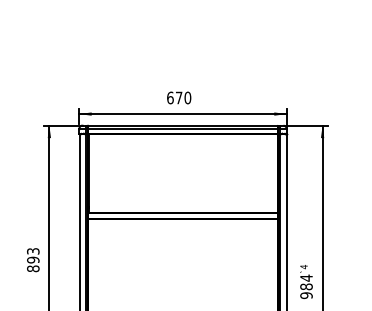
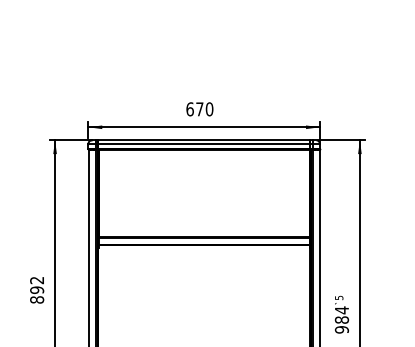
text: (33, 251) -> (37, 280), 893 -> 892
text: (304, 266) -> (339, 297), 4 -> 5

